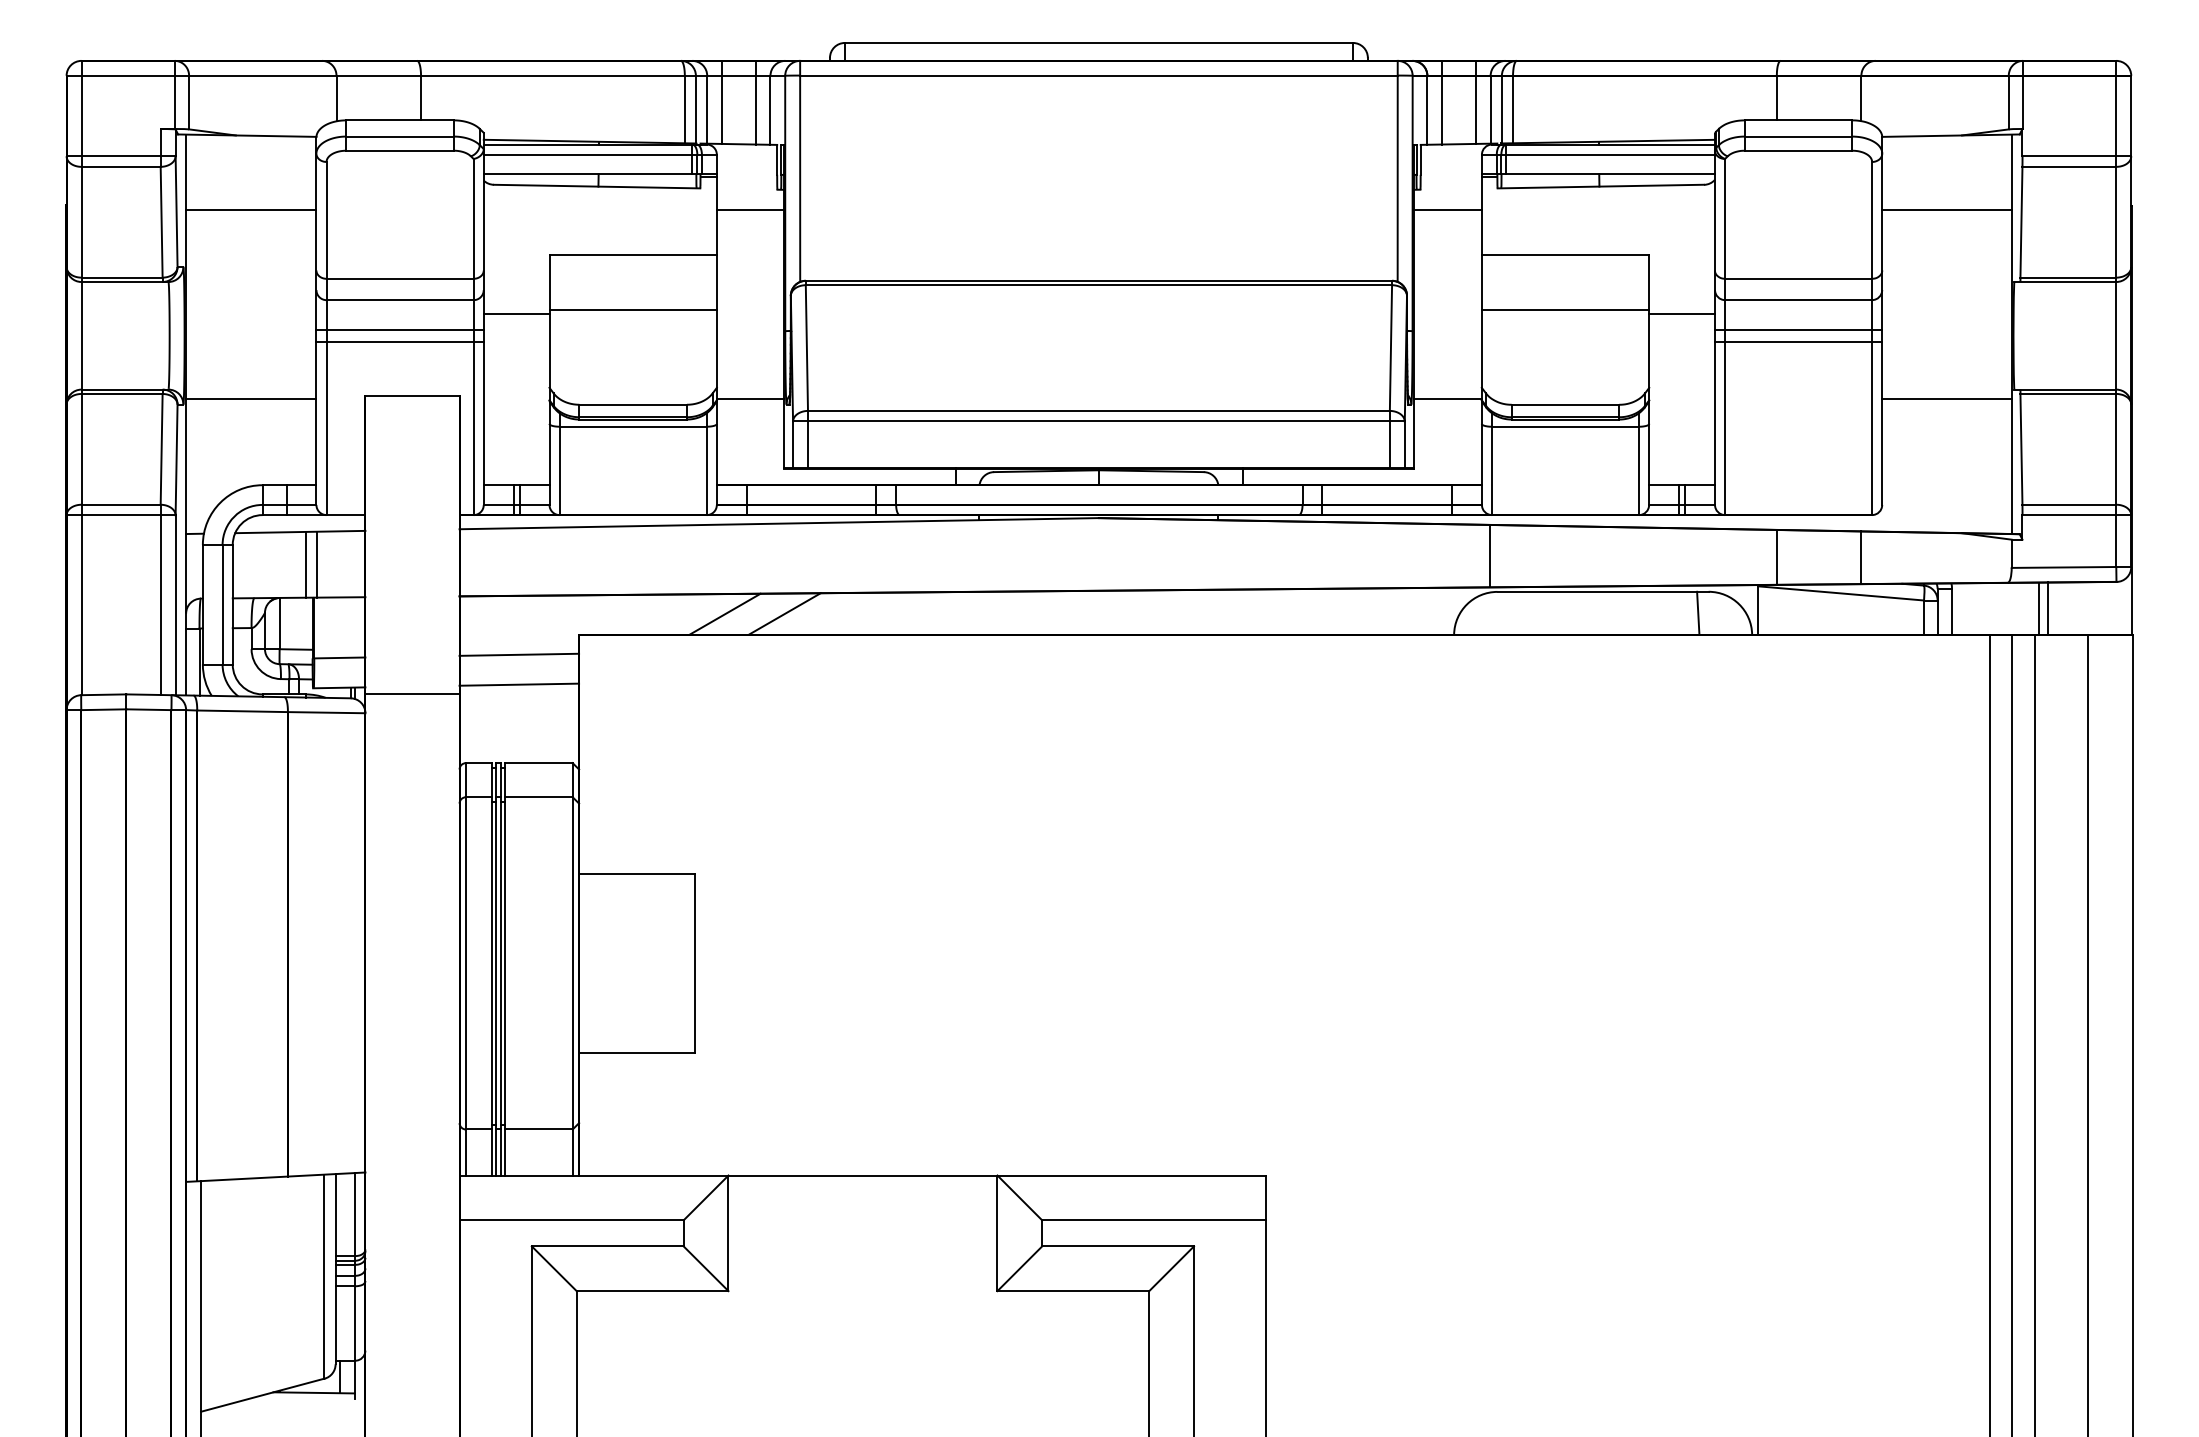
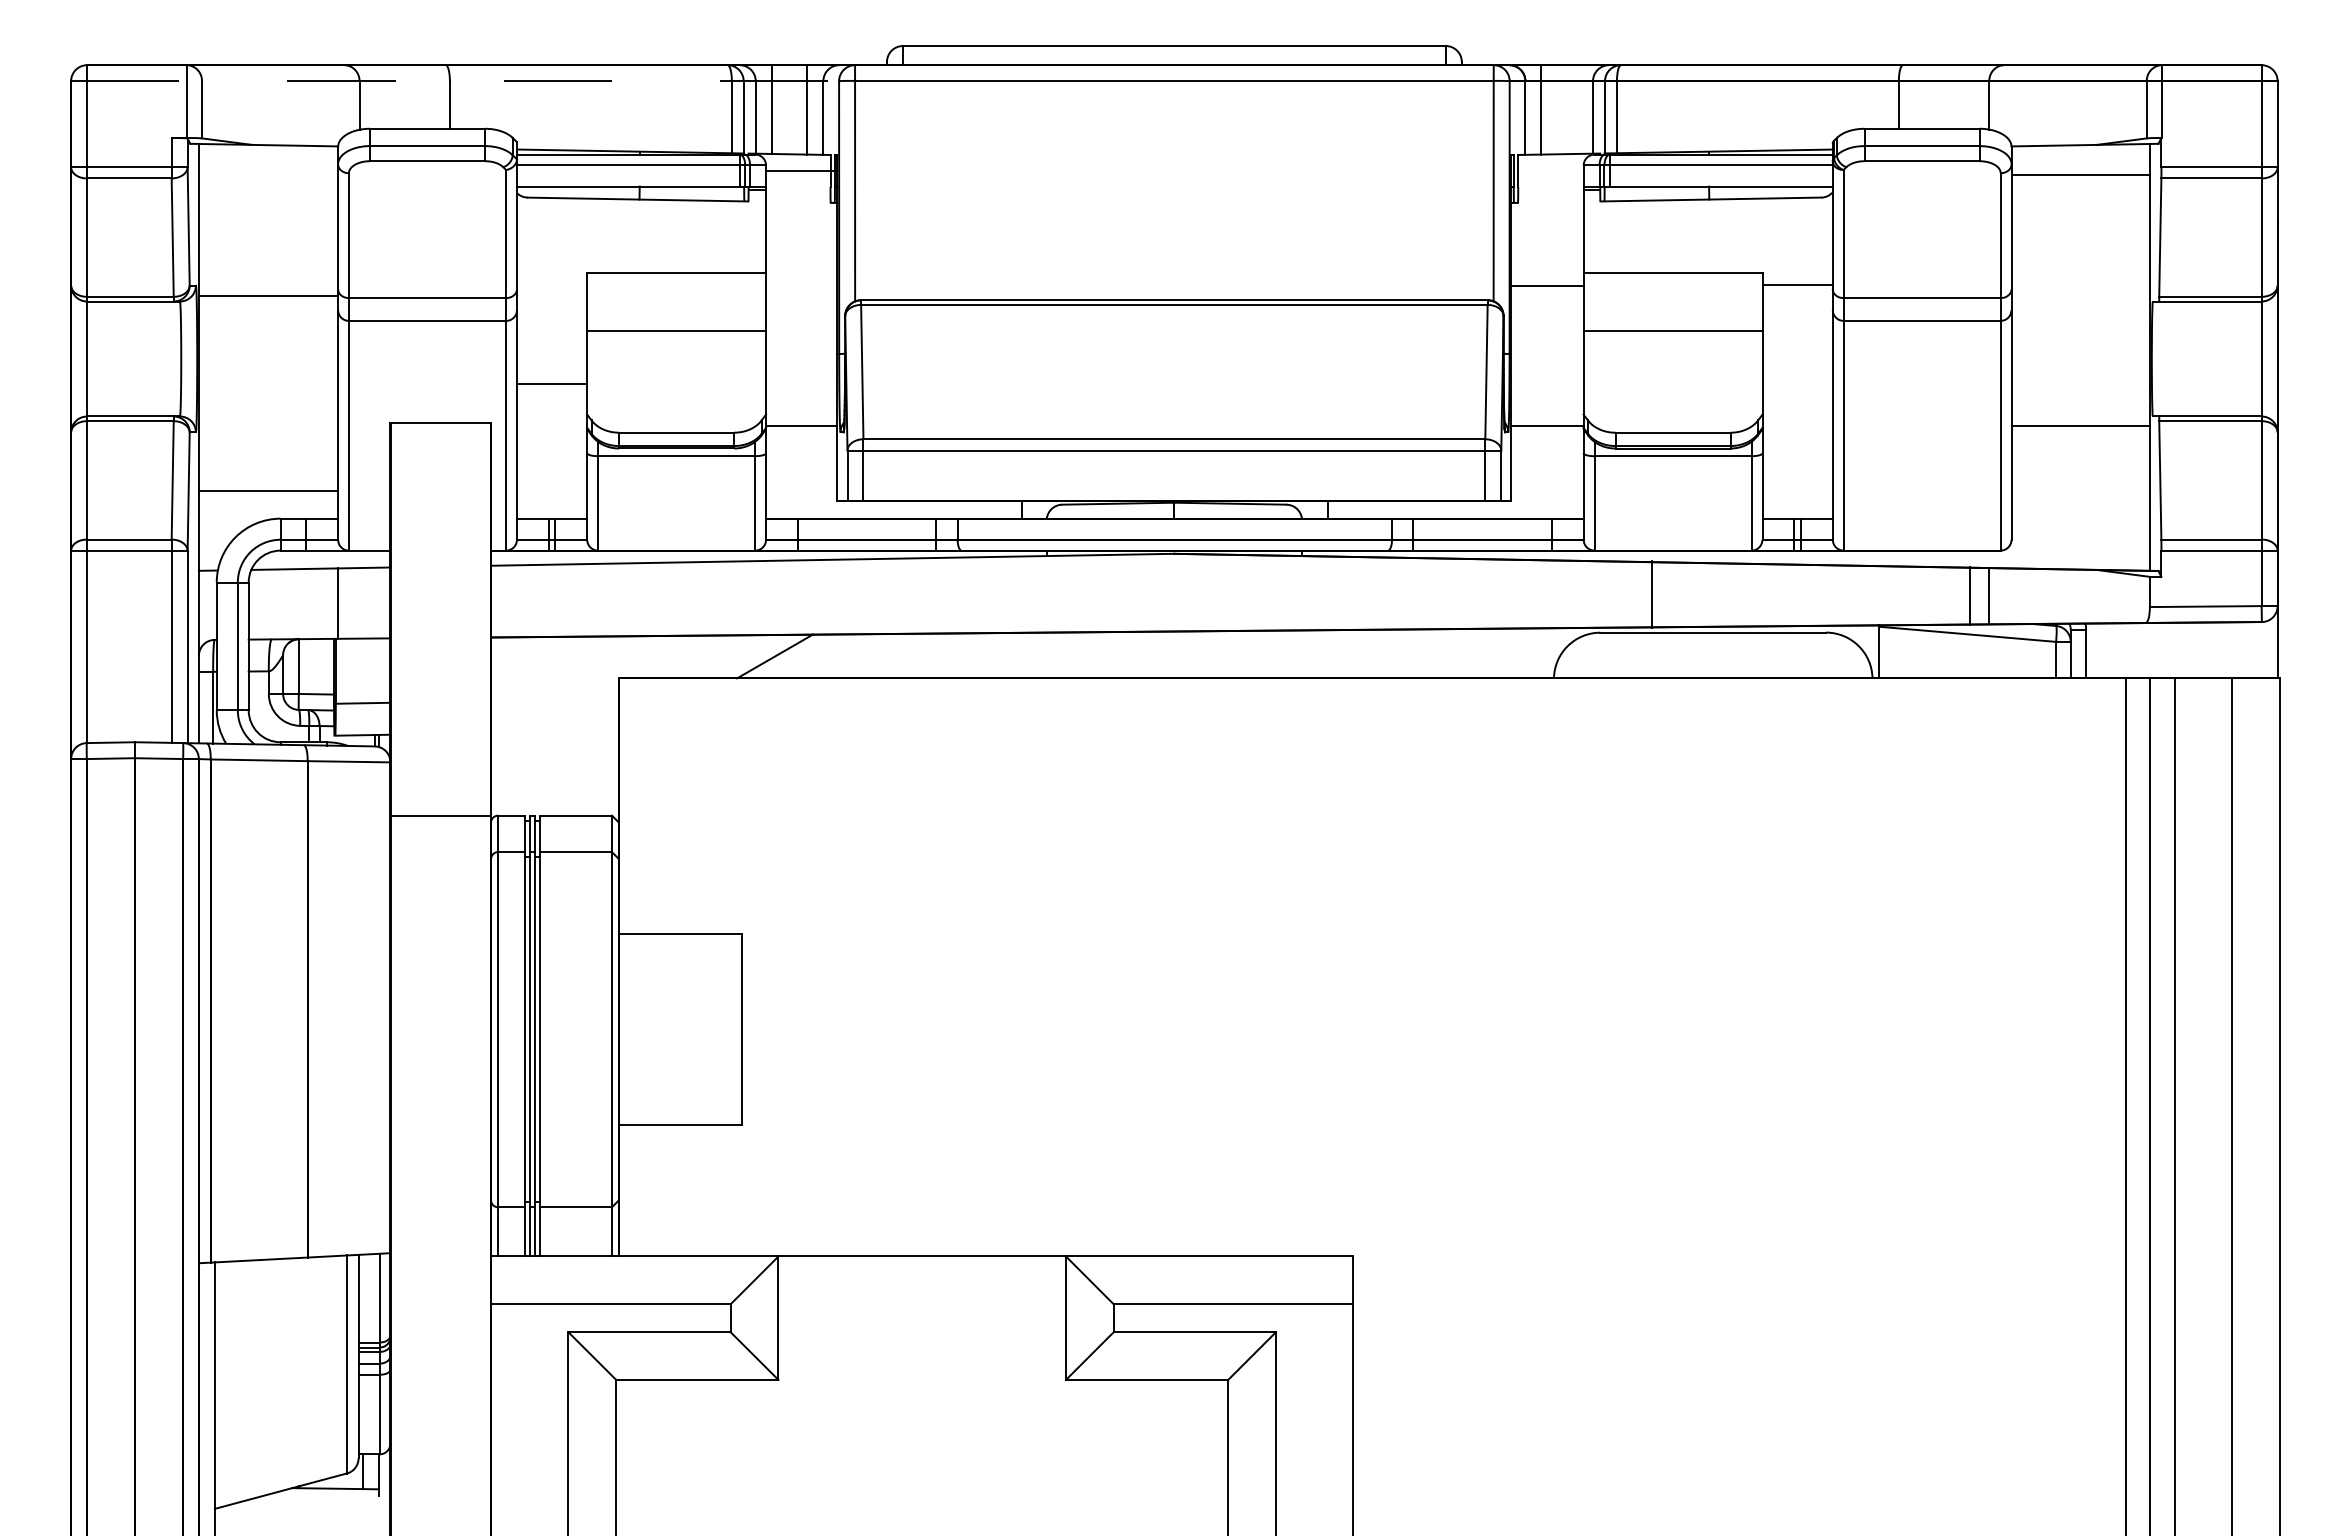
line: (426, 76) -> (455, 81), solid -> dashed
line: (1476, 102) -> (1577, 109), removed
line: (251, 209) -> (268, 295), moved
line: (750, 209) -> (801, 170), moved
line: (1448, 209) -> (1547, 285), moved
line: (1946, 209) -> (2080, 174), moved
line: (516, 314) -> (551, 384), moved
line: (1681, 314) -> (1797, 285), moved
line: (400, 329) -> (427, 352), removed
line: (1798, 329) -> (1921, 352), removed
line: (400, 341) -> (427, 365), removed
line: (1798, 341) -> (1921, 365), removed
line: (251, 398) -> (268, 491), moved
line: (1490, 556) -> (1651, 594), moved
line: (1776, 557) -> (1969, 595), moved
line: (305, 564) -> (326, 603), removed
line: (2038, 608) -> (2178, 650), removed
line: (2047, 608) -> (2188, 650), removed
line: (1697, 613) -> (1814, 655), removed
line: (784, 614) -> (838, 656), removed
line: (518, 654) -> (554, 699), removed
line: (518, 684) -> (554, 731), removed
line: (412, 694) -> (440, 816), moved

